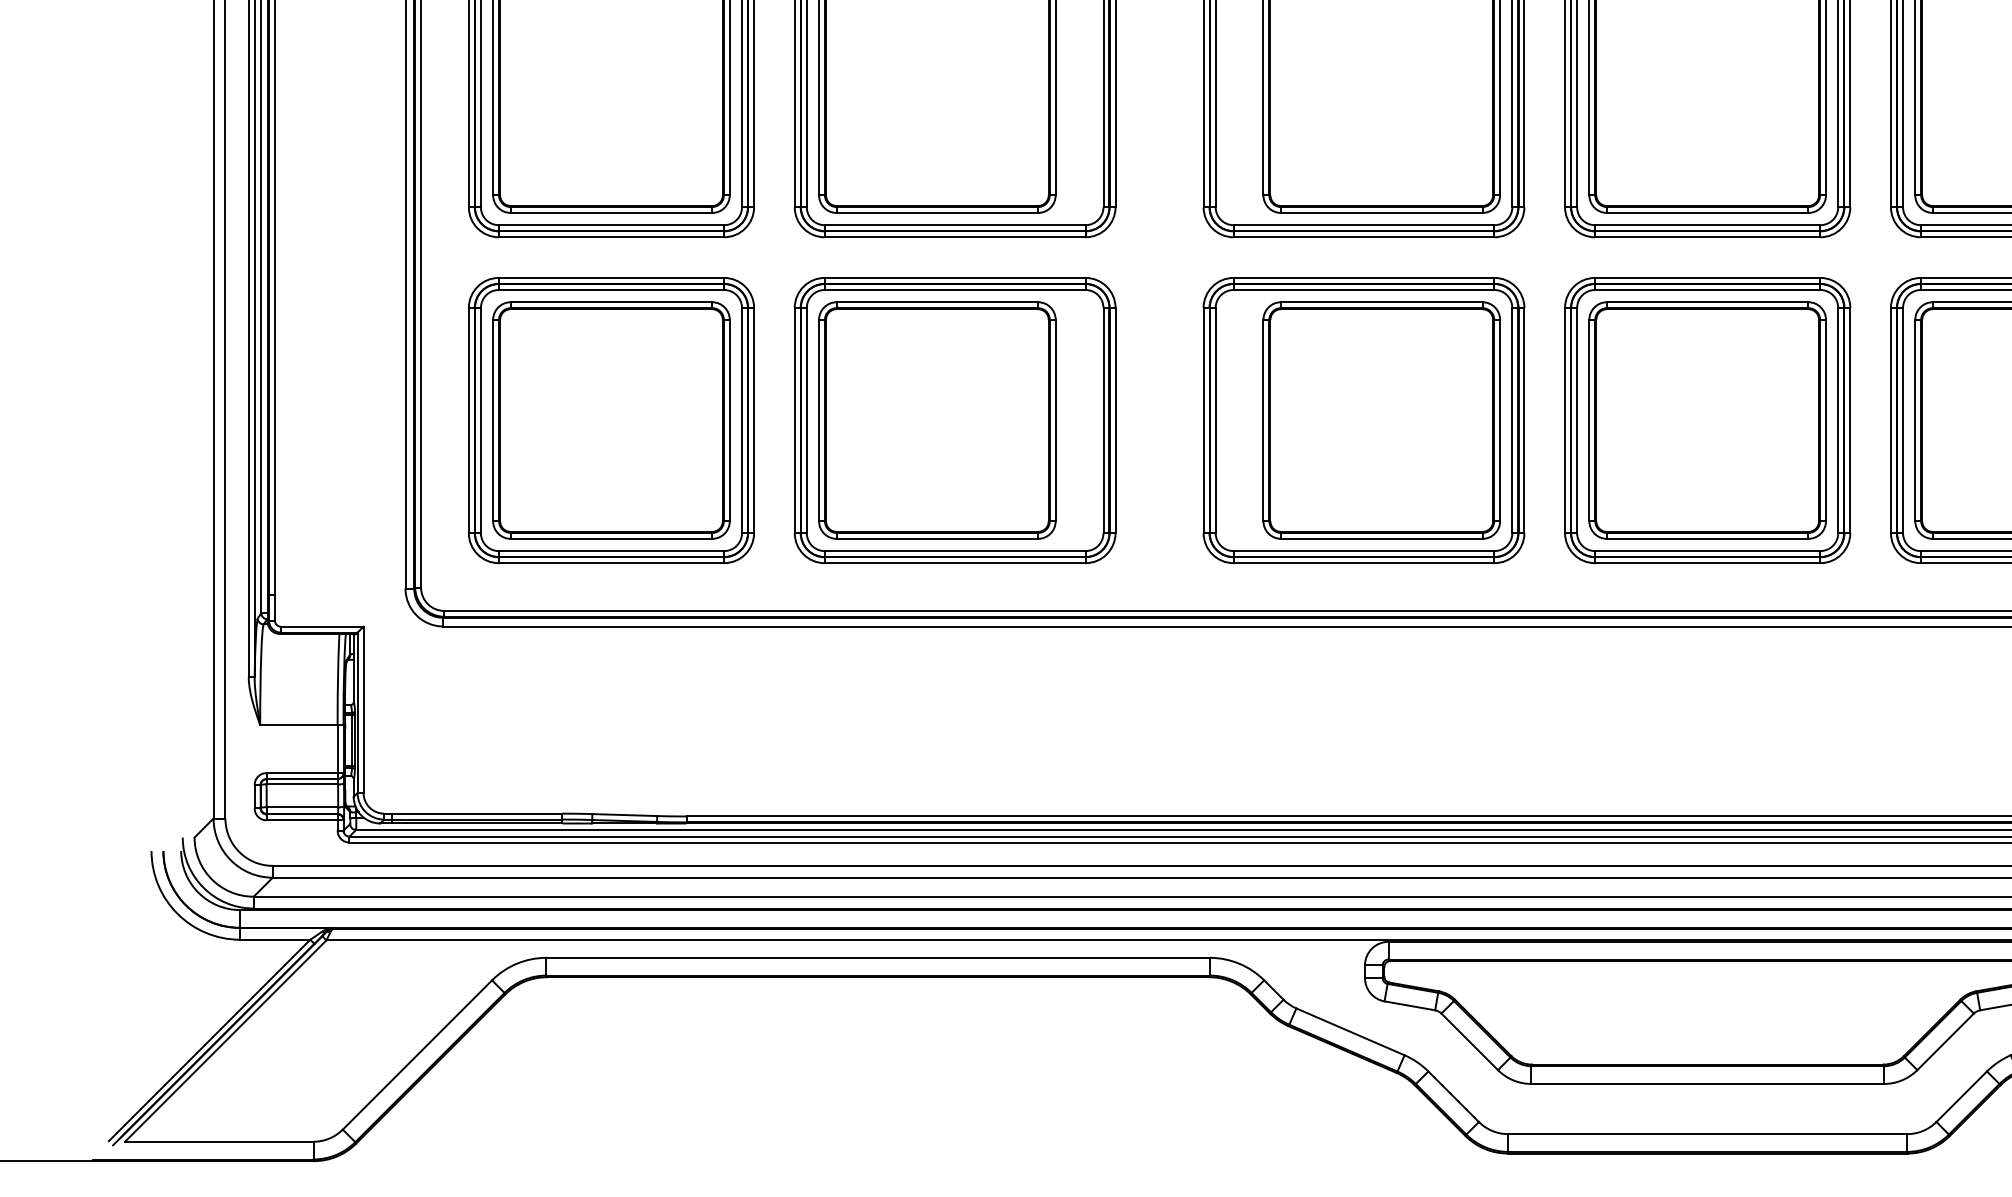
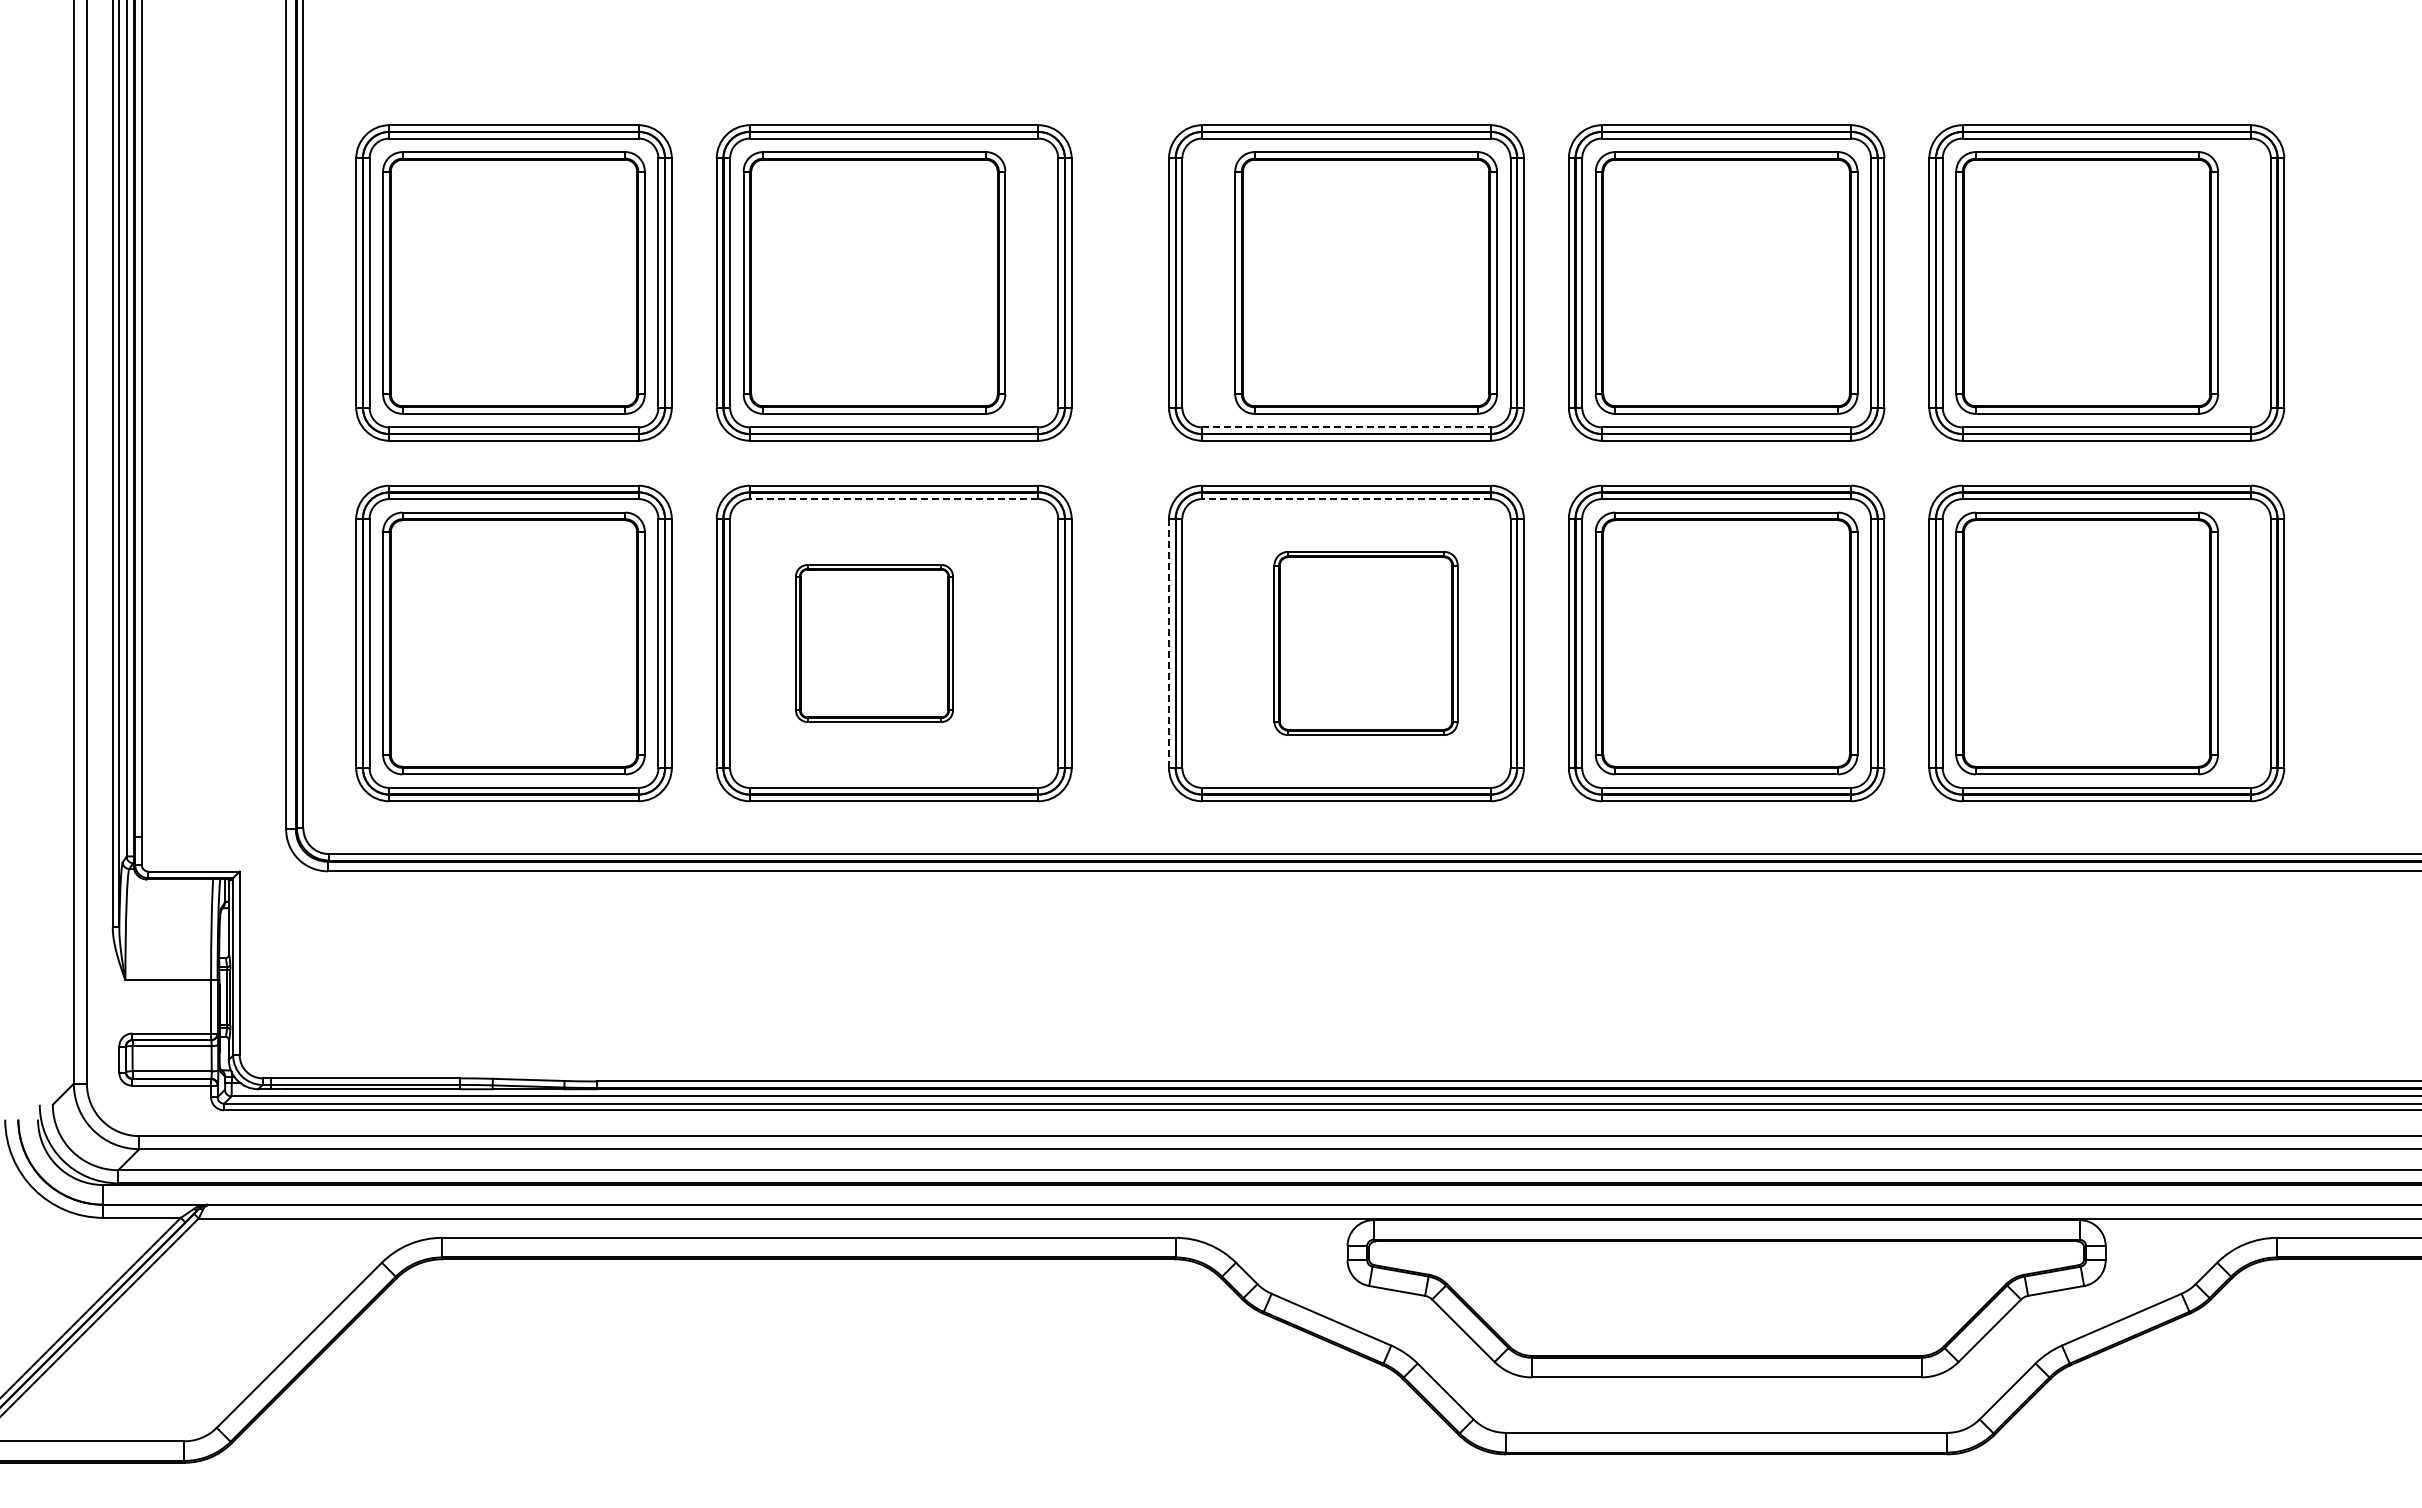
line: (1364, 225) -> (1346, 427), solid -> dashed
line: (954, 290) -> (893, 499), solid -> dashed
line: (1363, 290) -> (1345, 499), solid -> dashed
part: (937, 420) -> (874, 643), size x0.6
line: (1204, 420) -> (1169, 643), solid -> dashed
part: (1381, 420) -> (1365, 643), size x0.7

